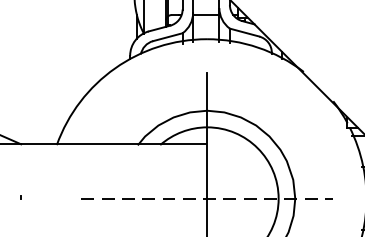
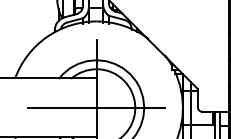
line: (208, 197) -> (97, 107), dashed -> solid

